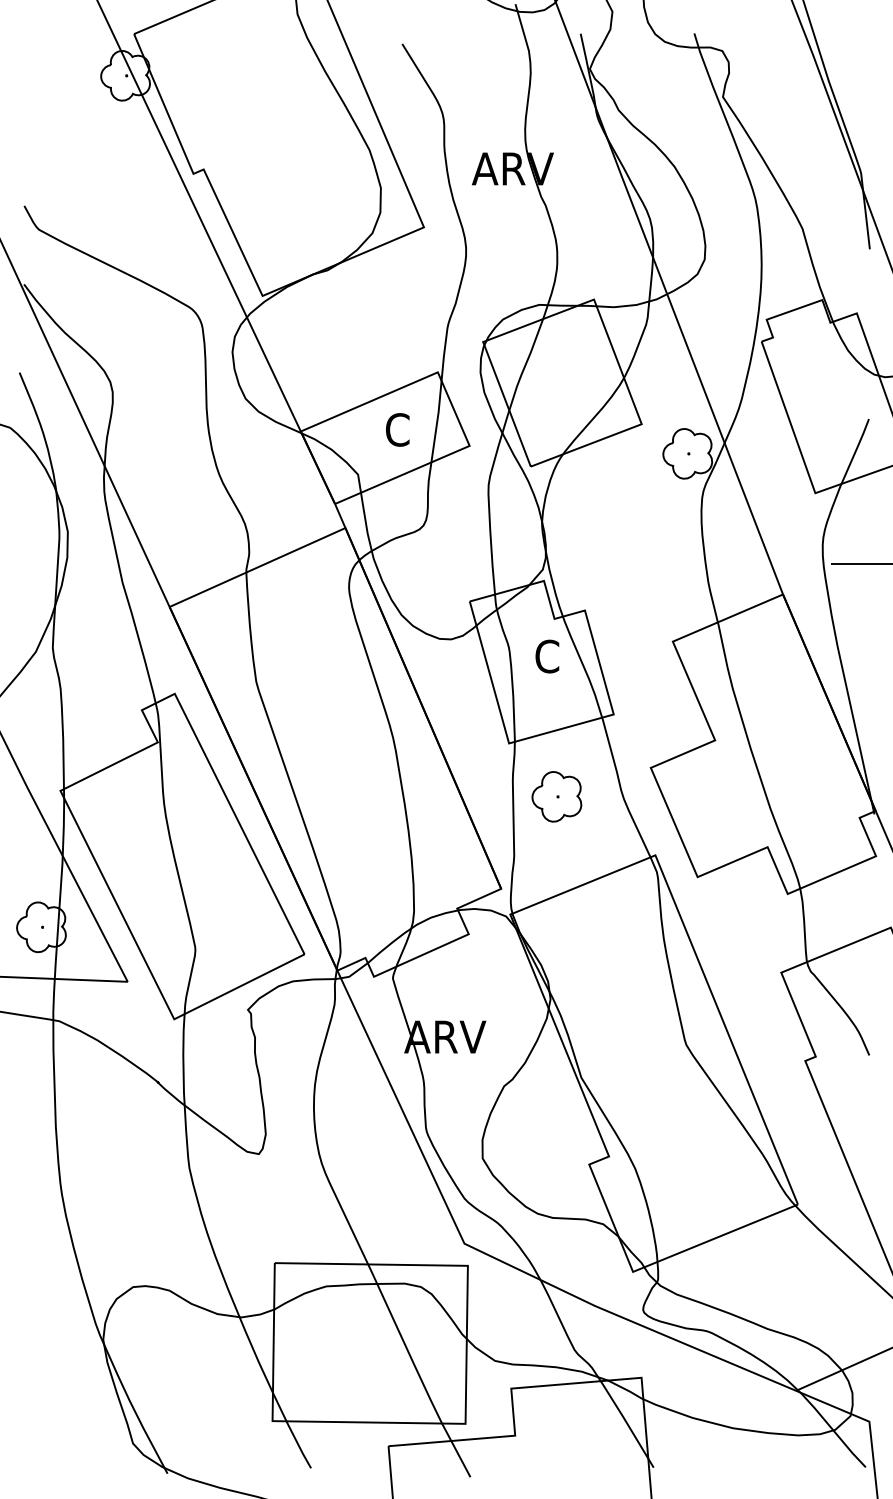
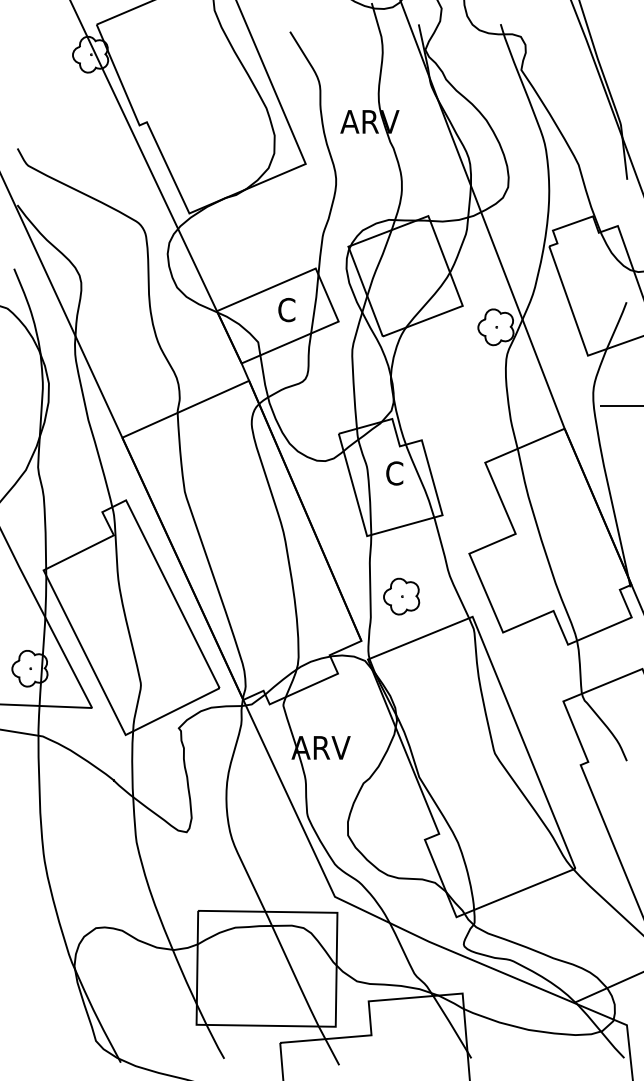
part: (556, 796) -> (401, 596), moved

